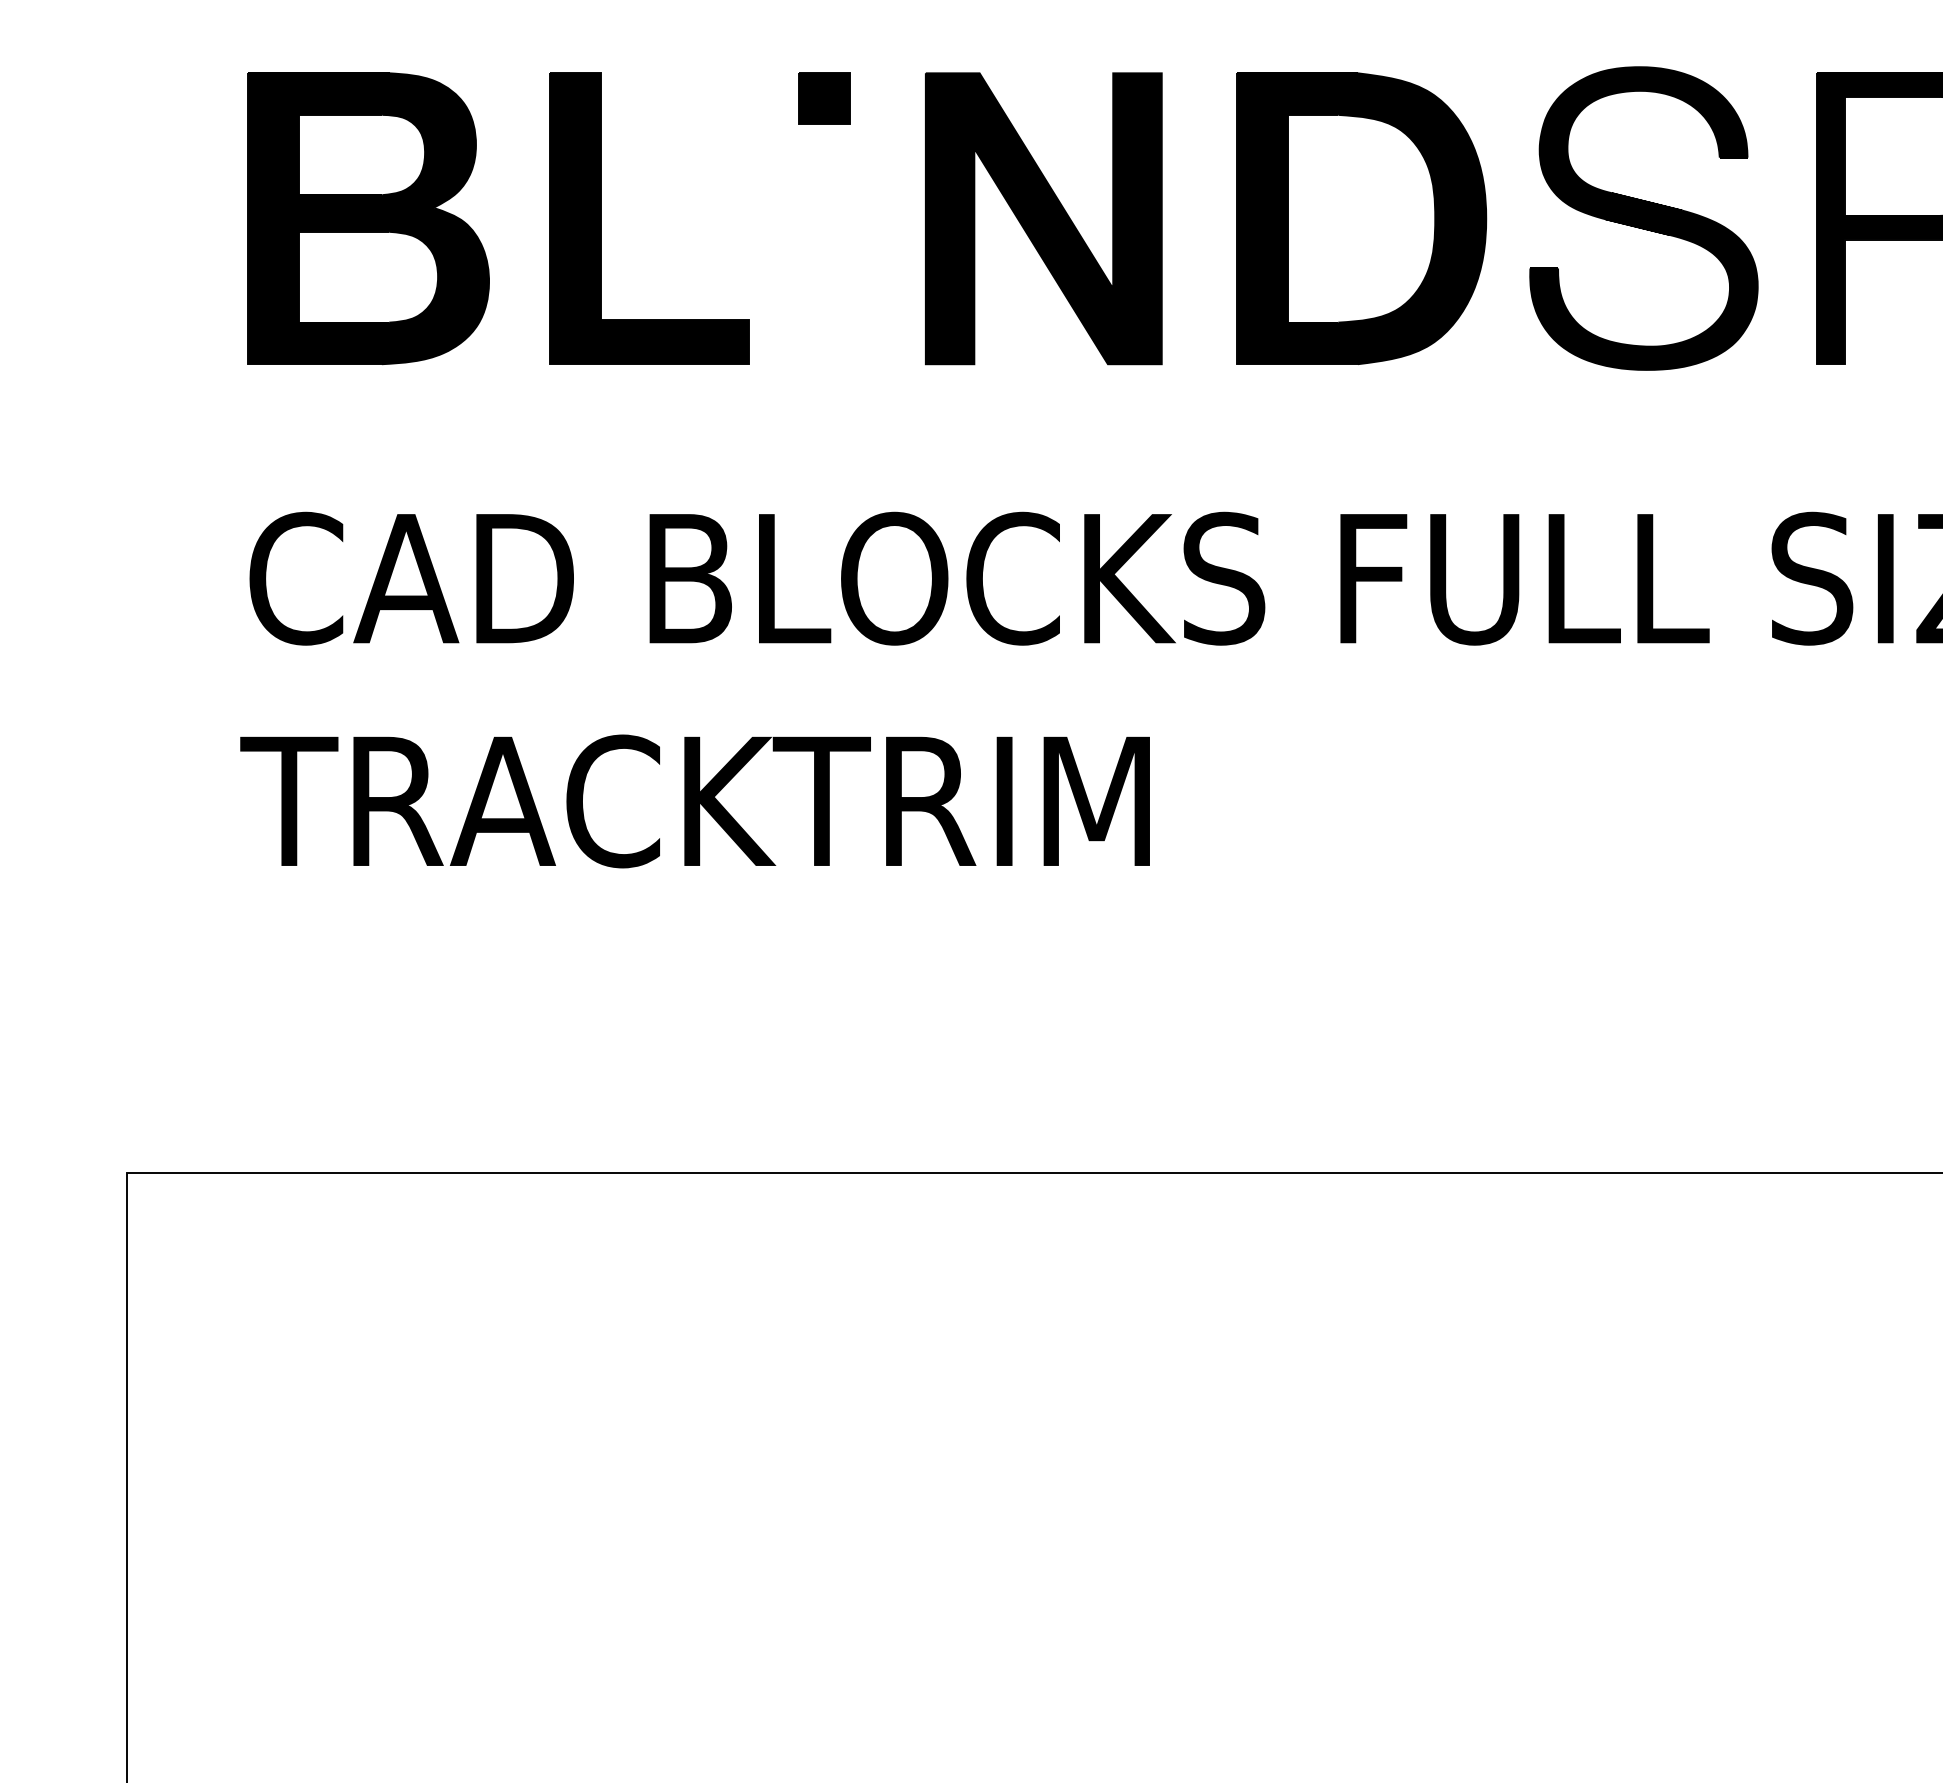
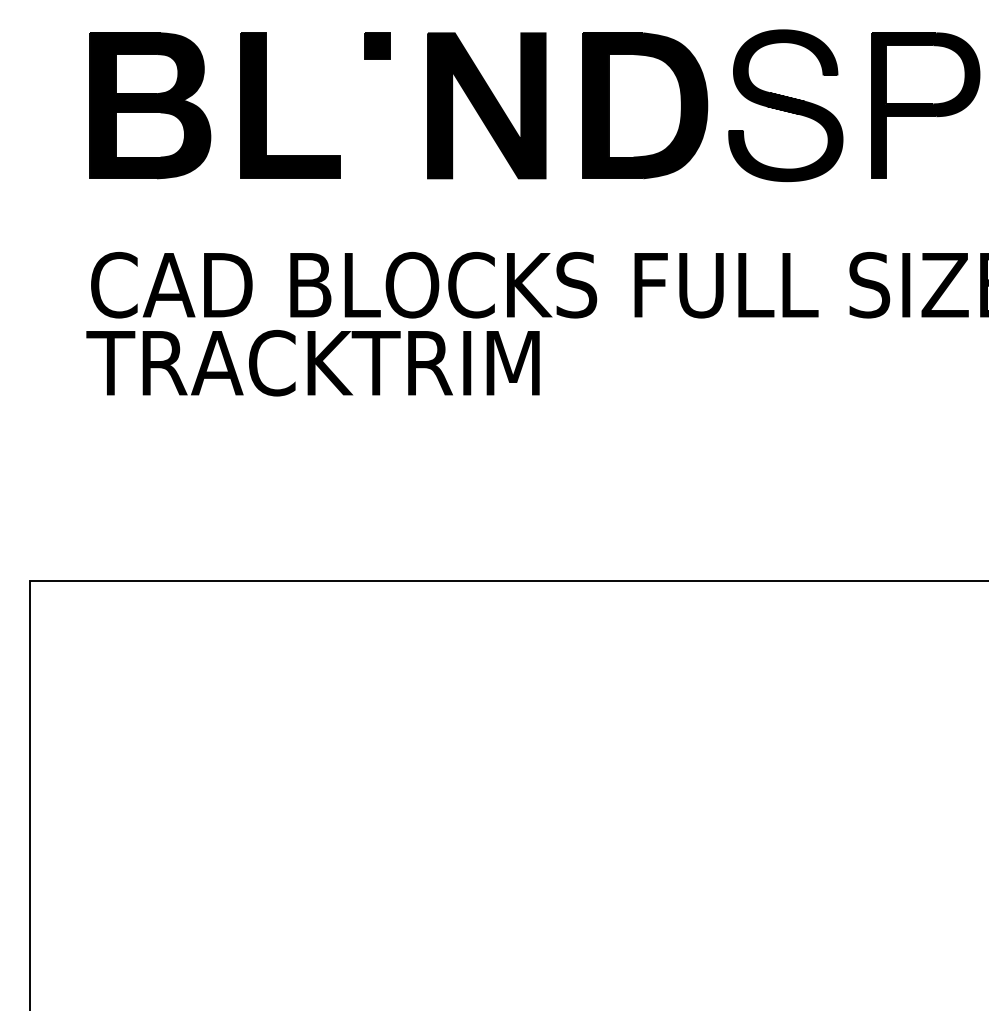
text: (694, 800) -> (312, 362), moved

